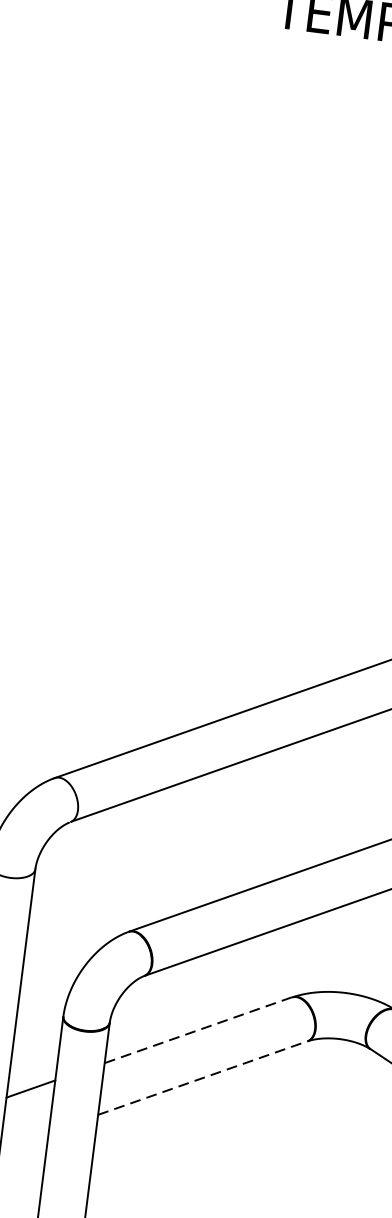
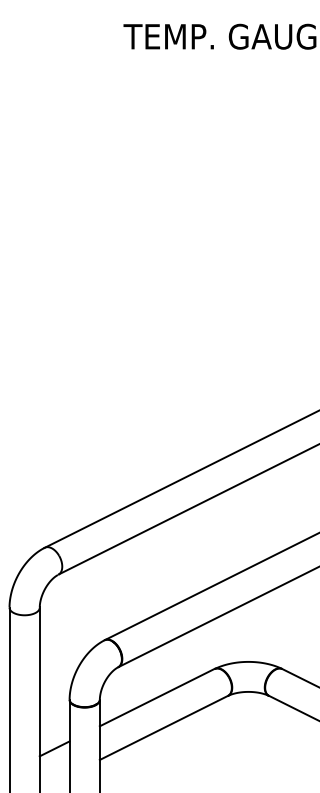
line: (197, 1029) -> (156, 697), dashed -> solid
line: (202, 1077) -> (163, 727), dashed -> solid

